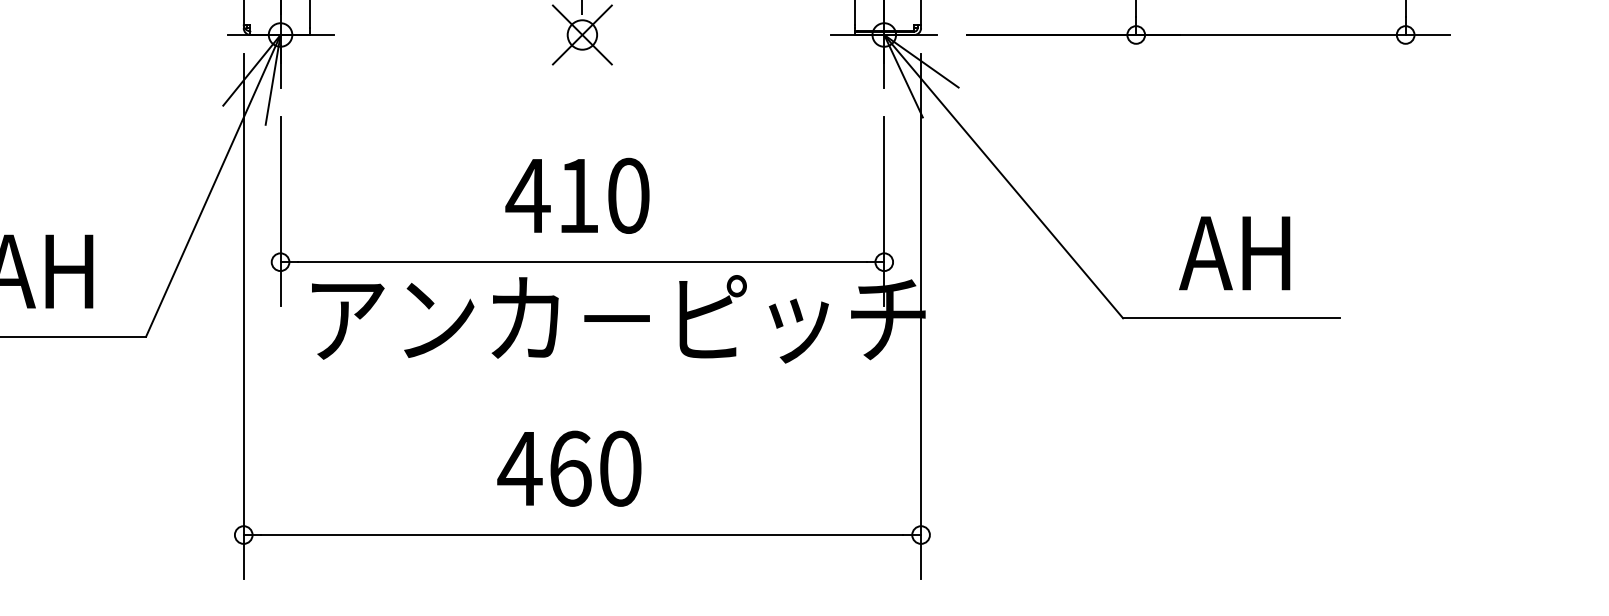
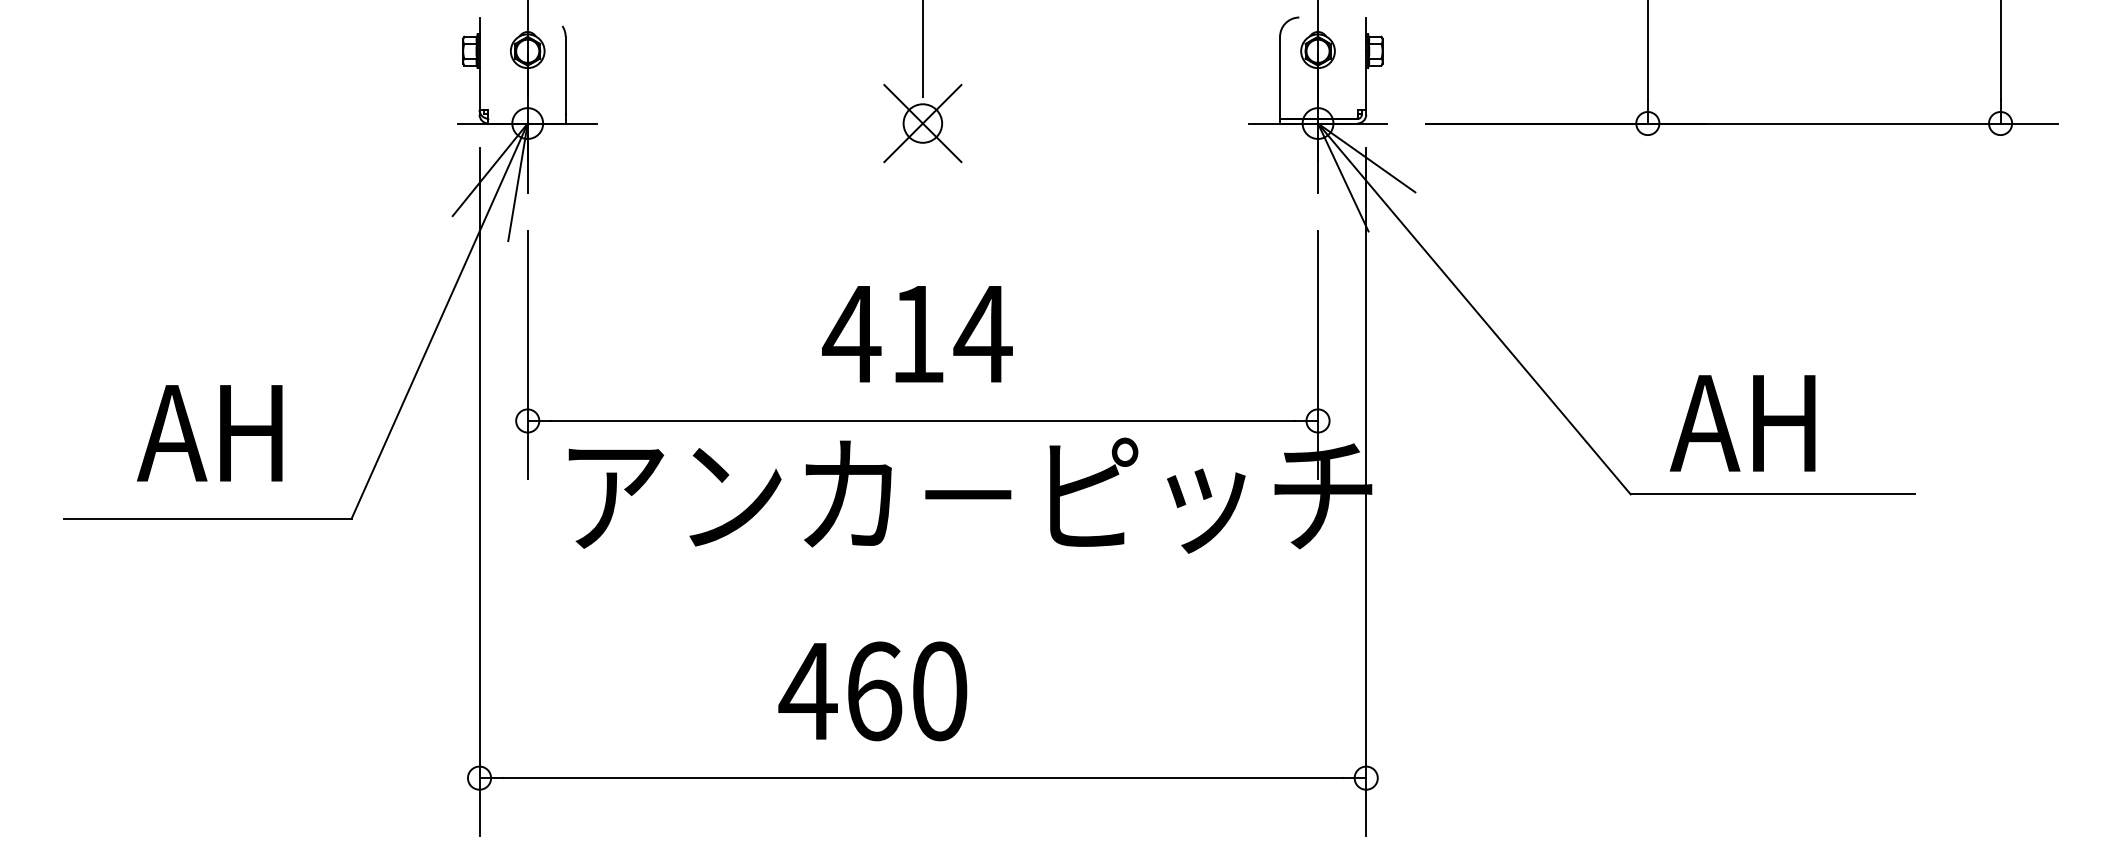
text: (627, 196) -> (982, 334), 410 -> 414
text: (1234, 253) -> (1742, 423), moved
text: (569, 468) -> (872, 691), moved

